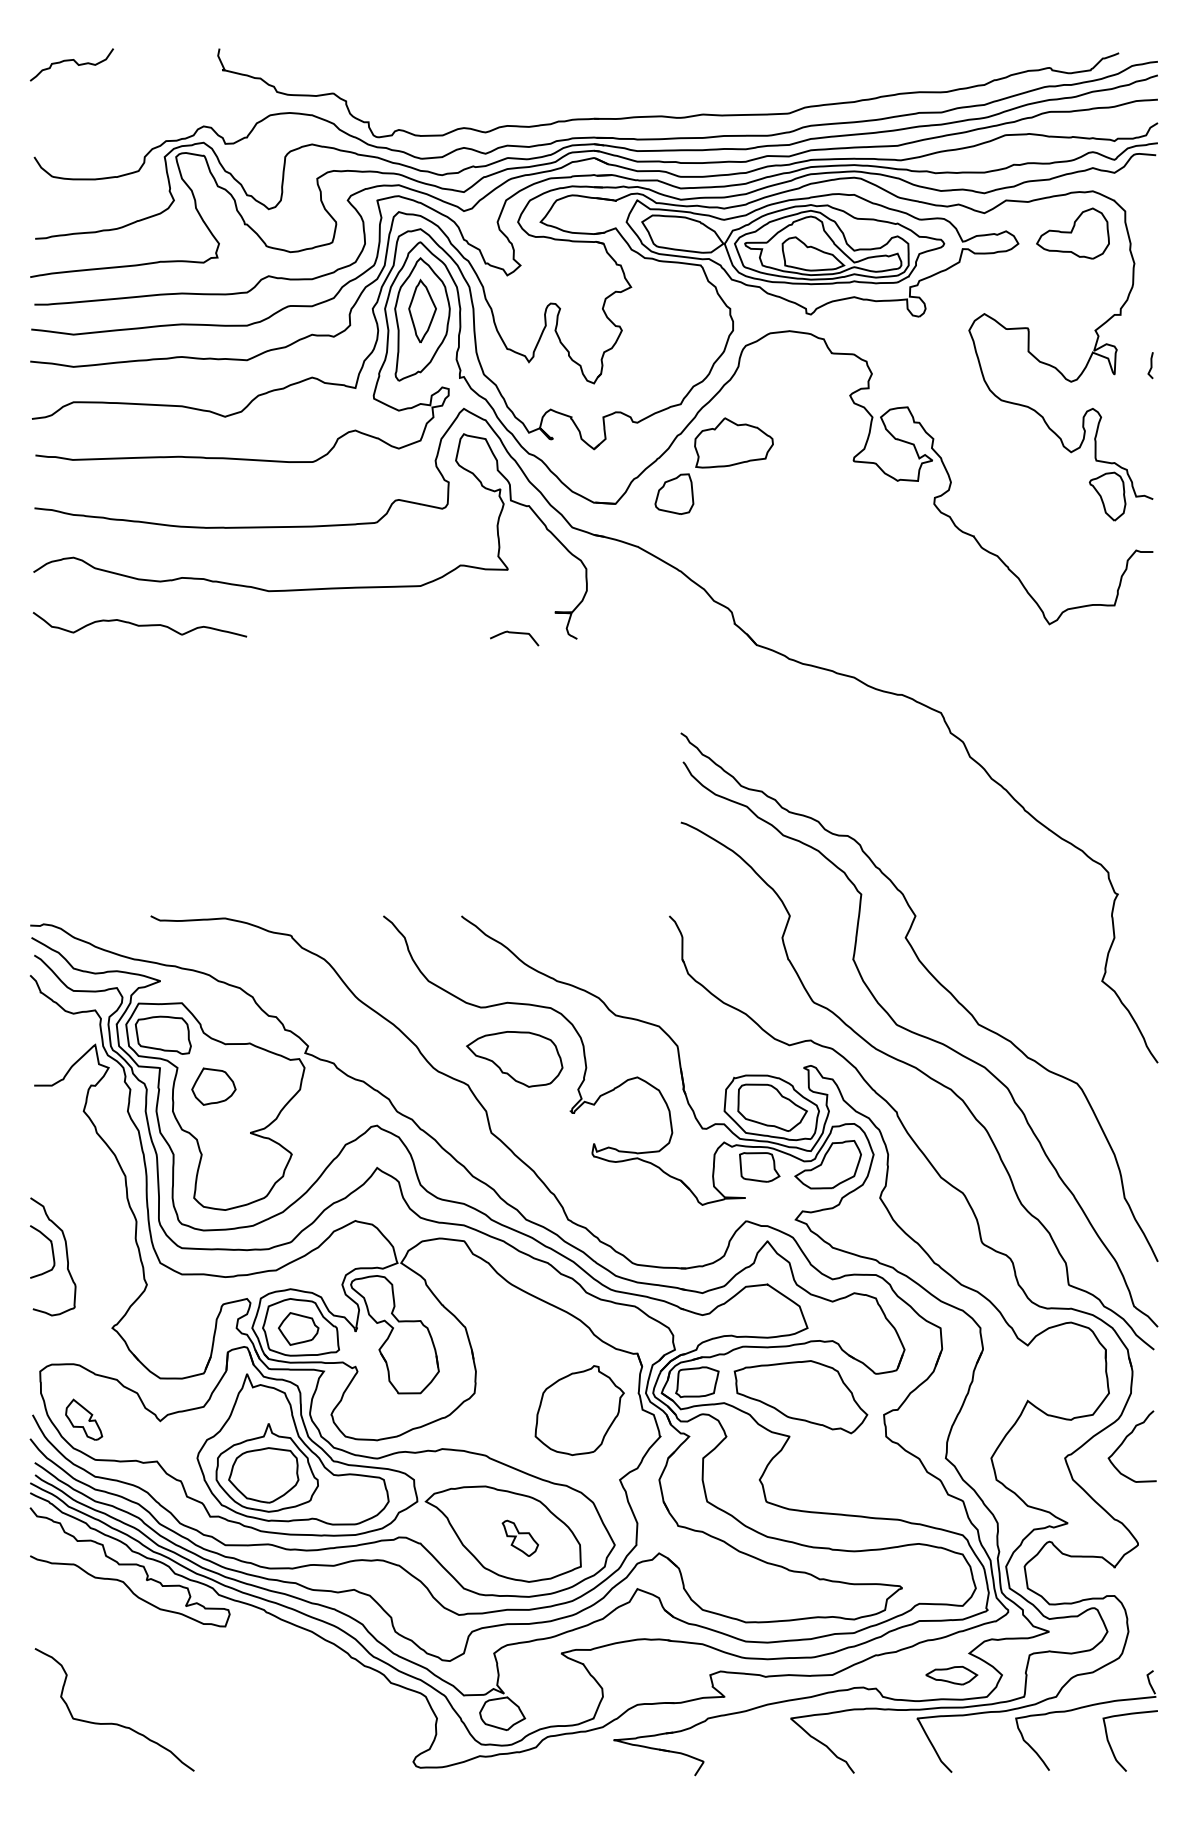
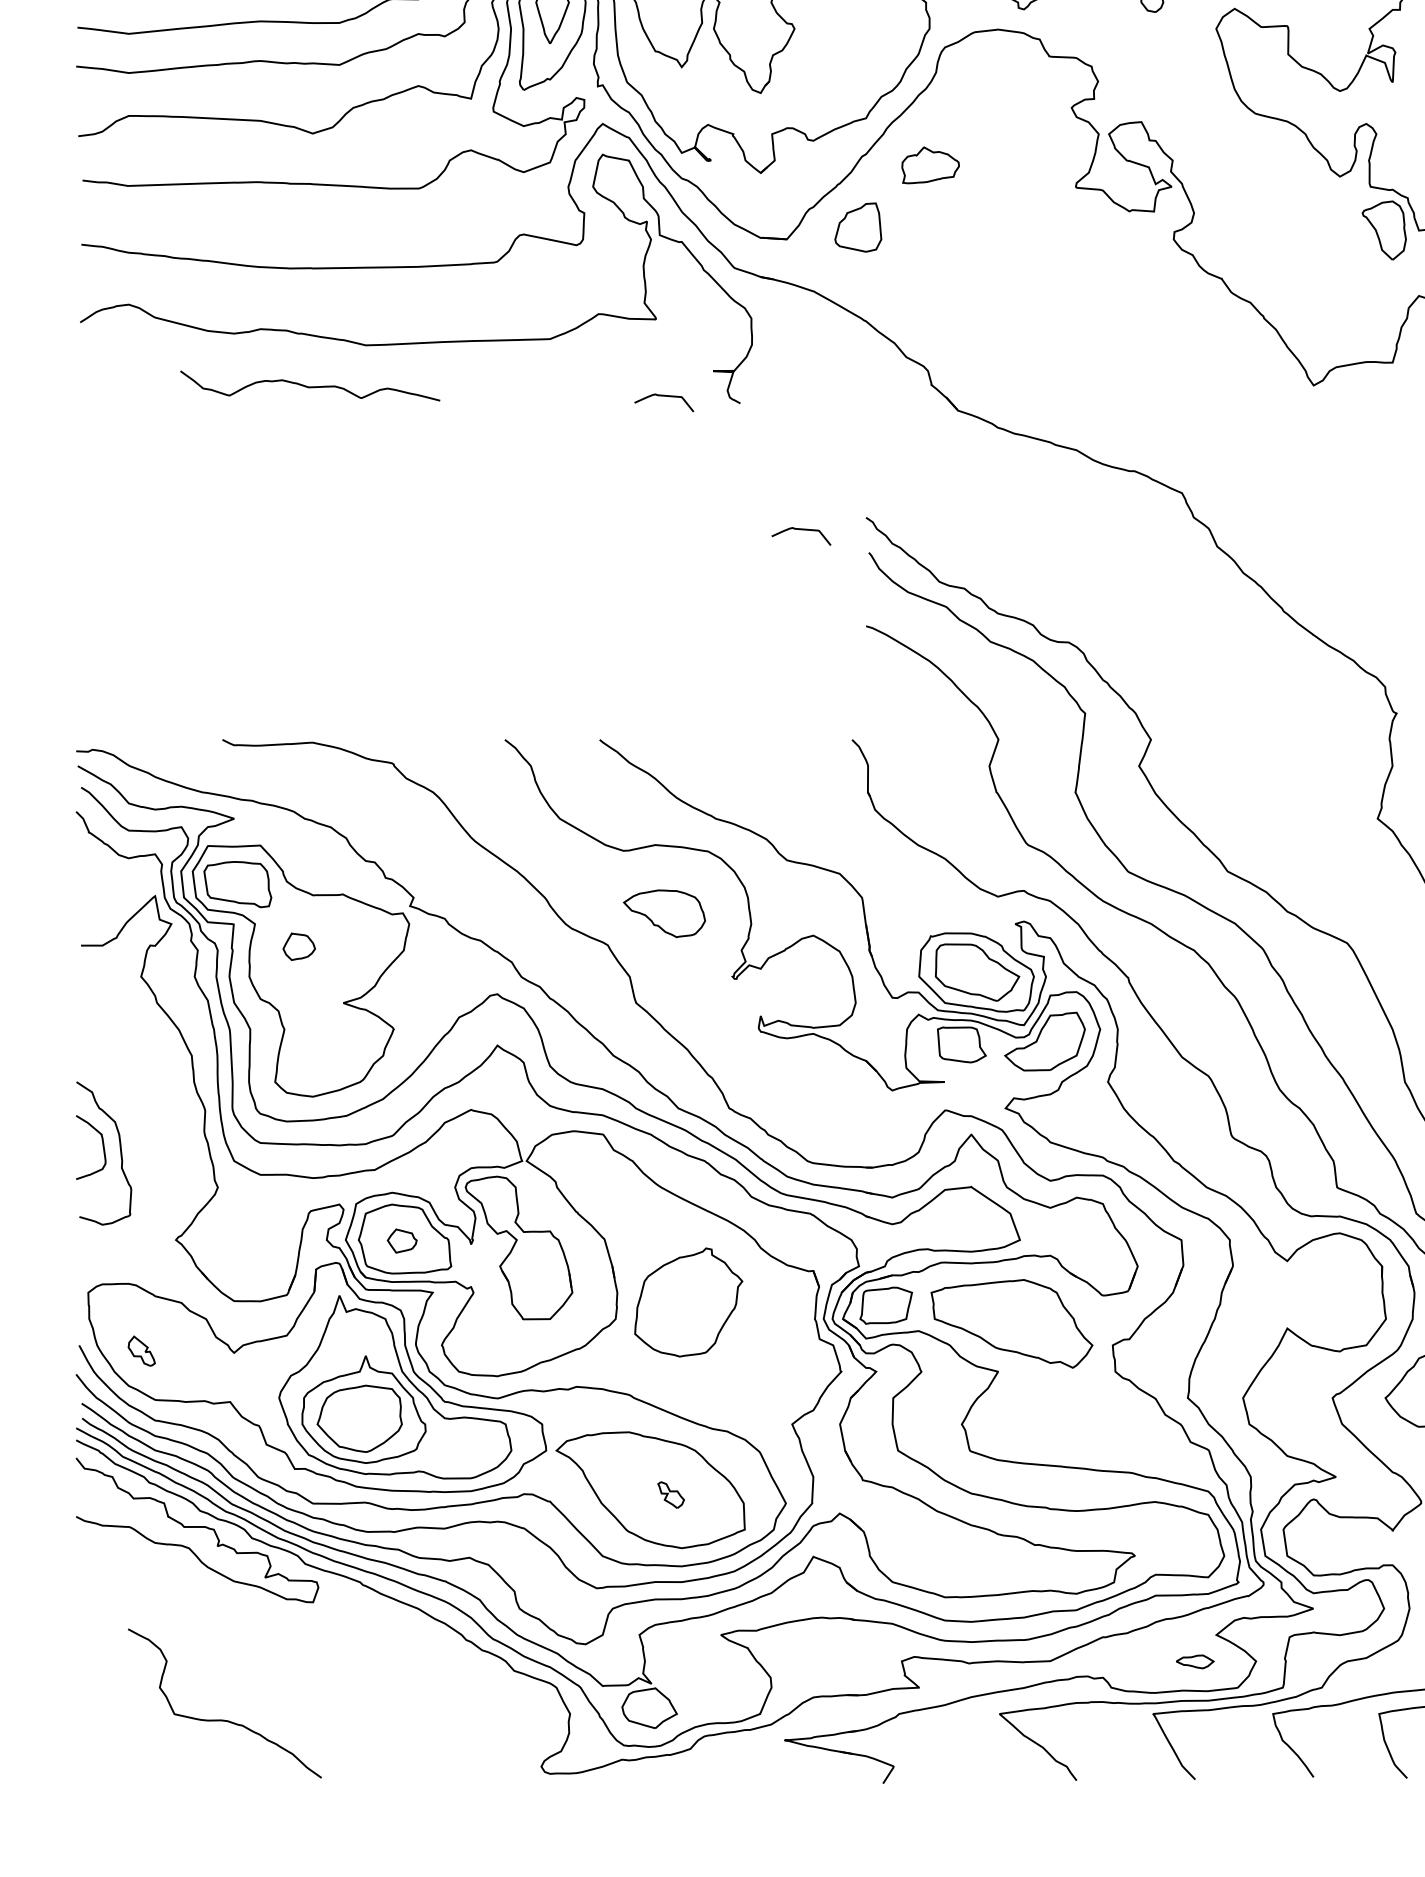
part: (733, 442) -> (930, 164), size x0.6
curve: (139, 624) -> (309, 385), moved
curve: (627, 743) -> (801, 530), added
part: (514, 1059) -> (664, 913), size x0.7
part: (213, 1086) -> (298, 946), size x0.6
part: (298, 1328) -> (401, 1240), size x0.6
part: (579, 1410) -> (688, 1302), moved
part: (84, 1419) -> (142, 1350), size x0.6
part: (519, 1537) -> (670, 1494), size x0.6
part: (951, 1675) -> (1194, 1661), size x0.6
curve: (111, 1722) -> (221, 1718), moved

